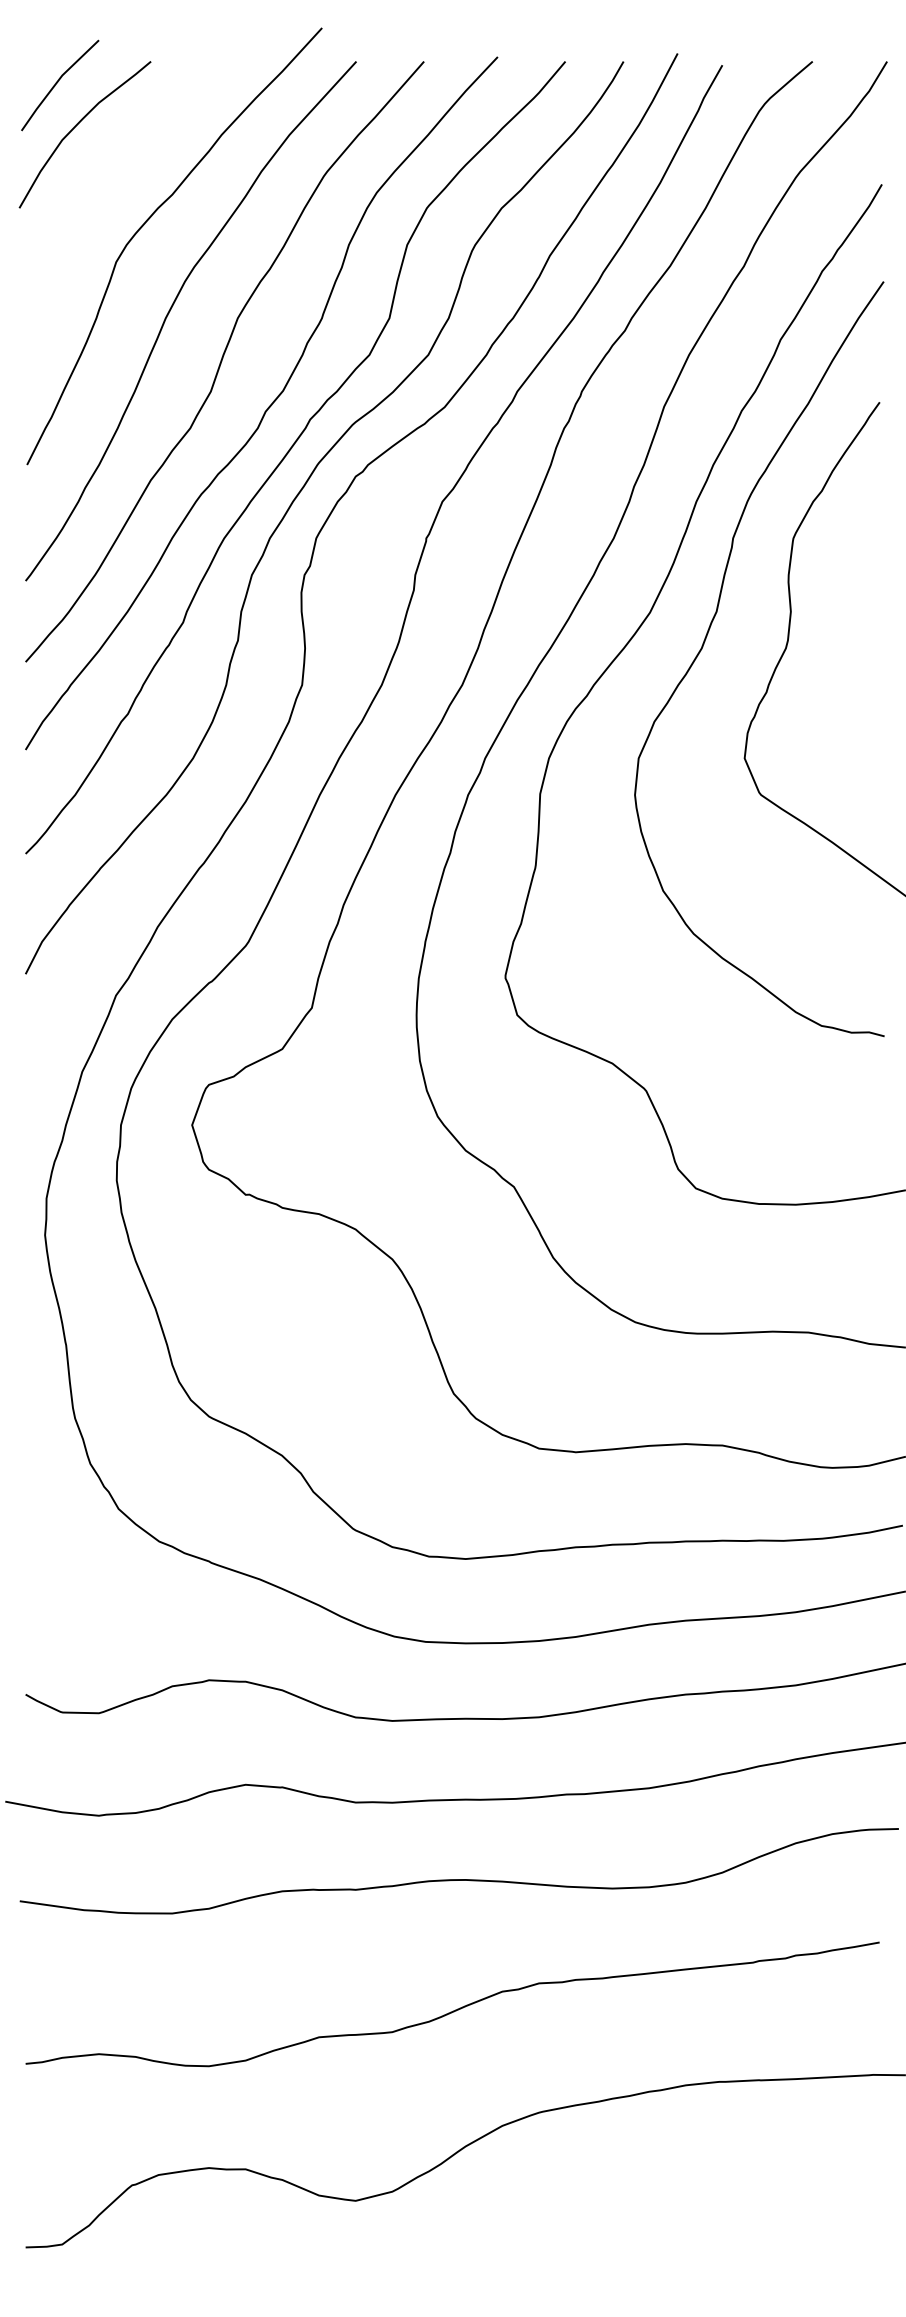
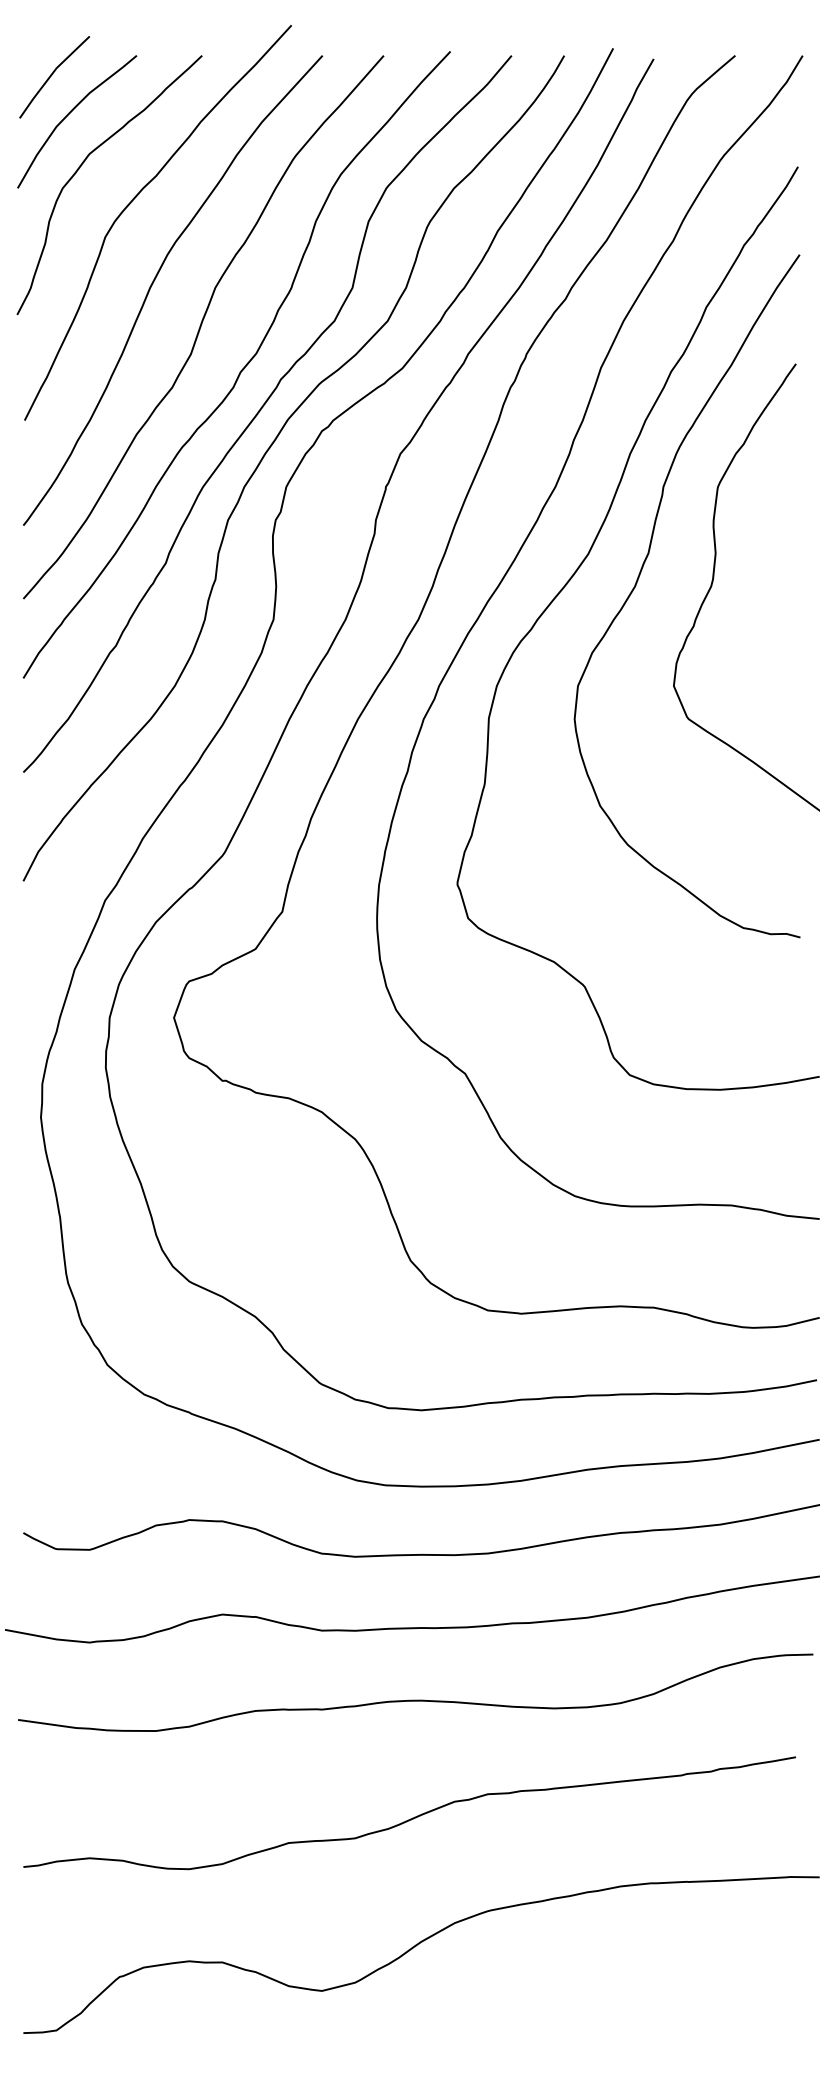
curve: (90, 182) -> (82, 165), added

